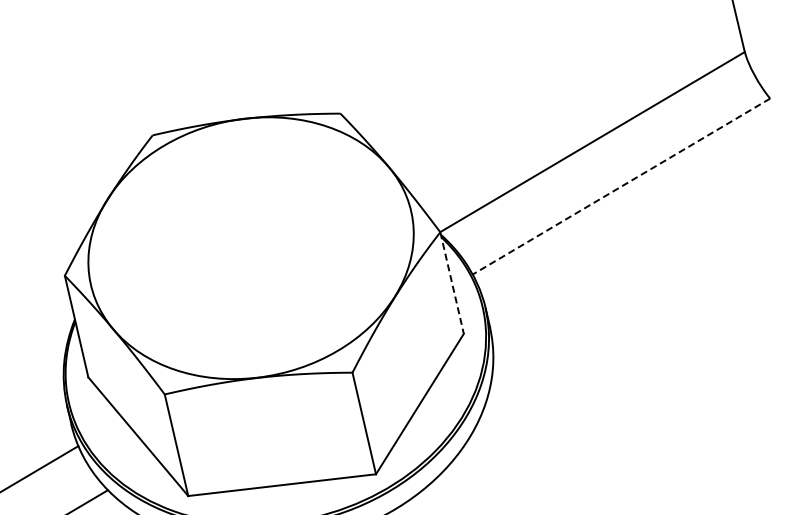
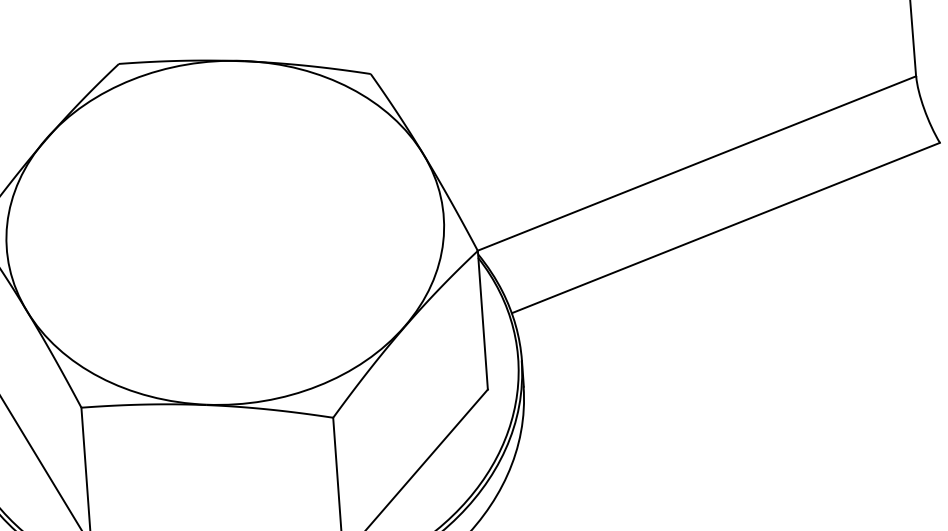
line: (621, 186) -> (725, 227), dashed -> solid
line: (452, 283) -> (483, 320), dashed -> solid

